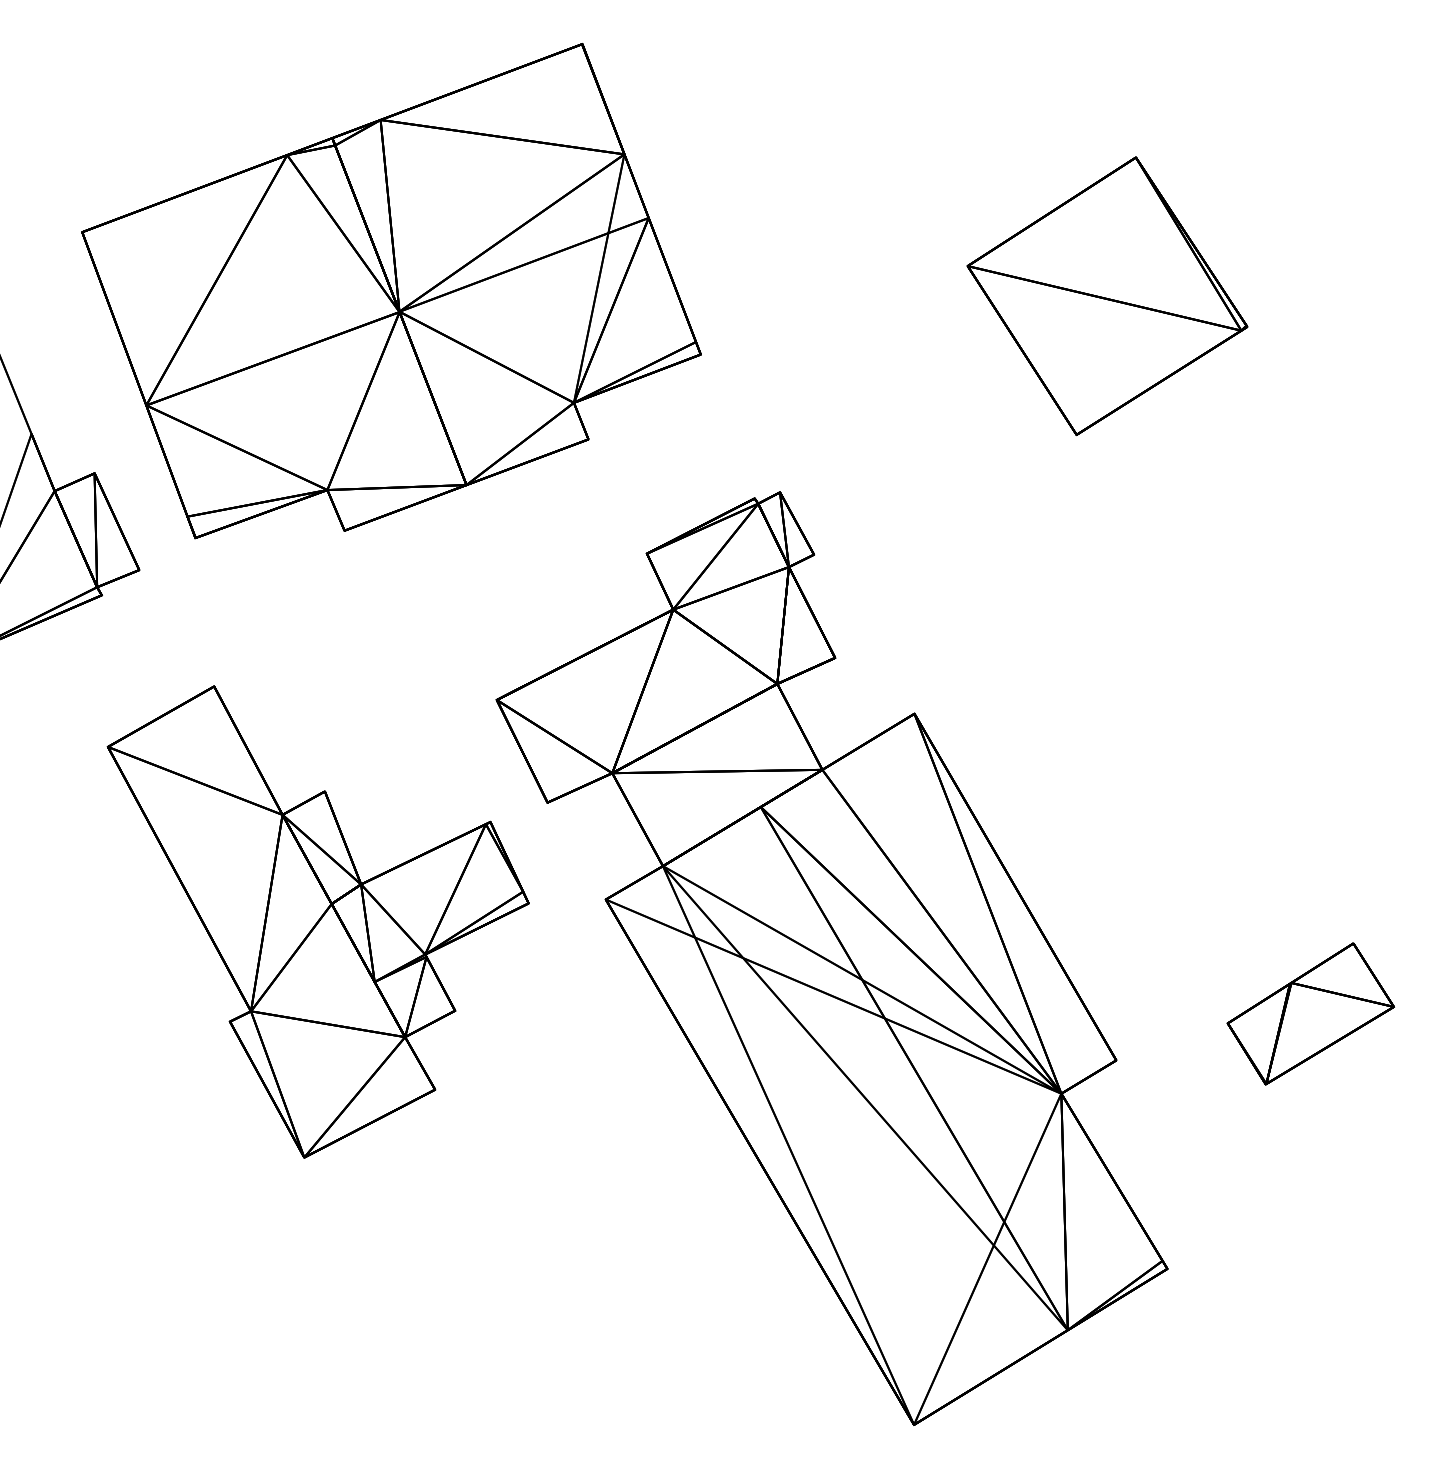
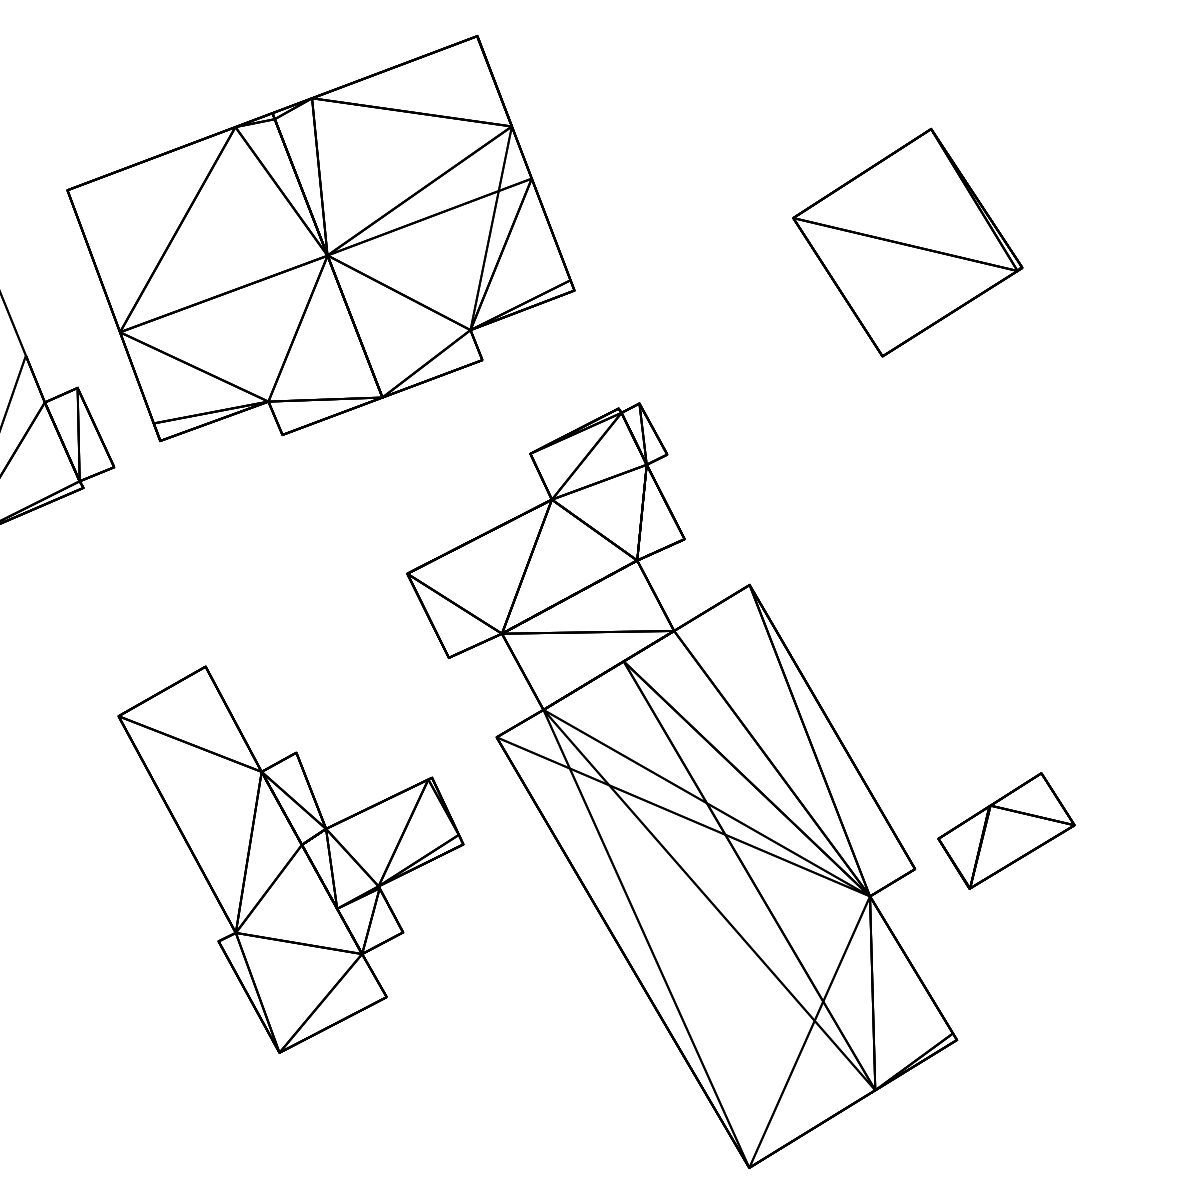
part: (317, 921) -> (290, 859), moved
part: (1310, 1013) -> (1006, 830), moved

